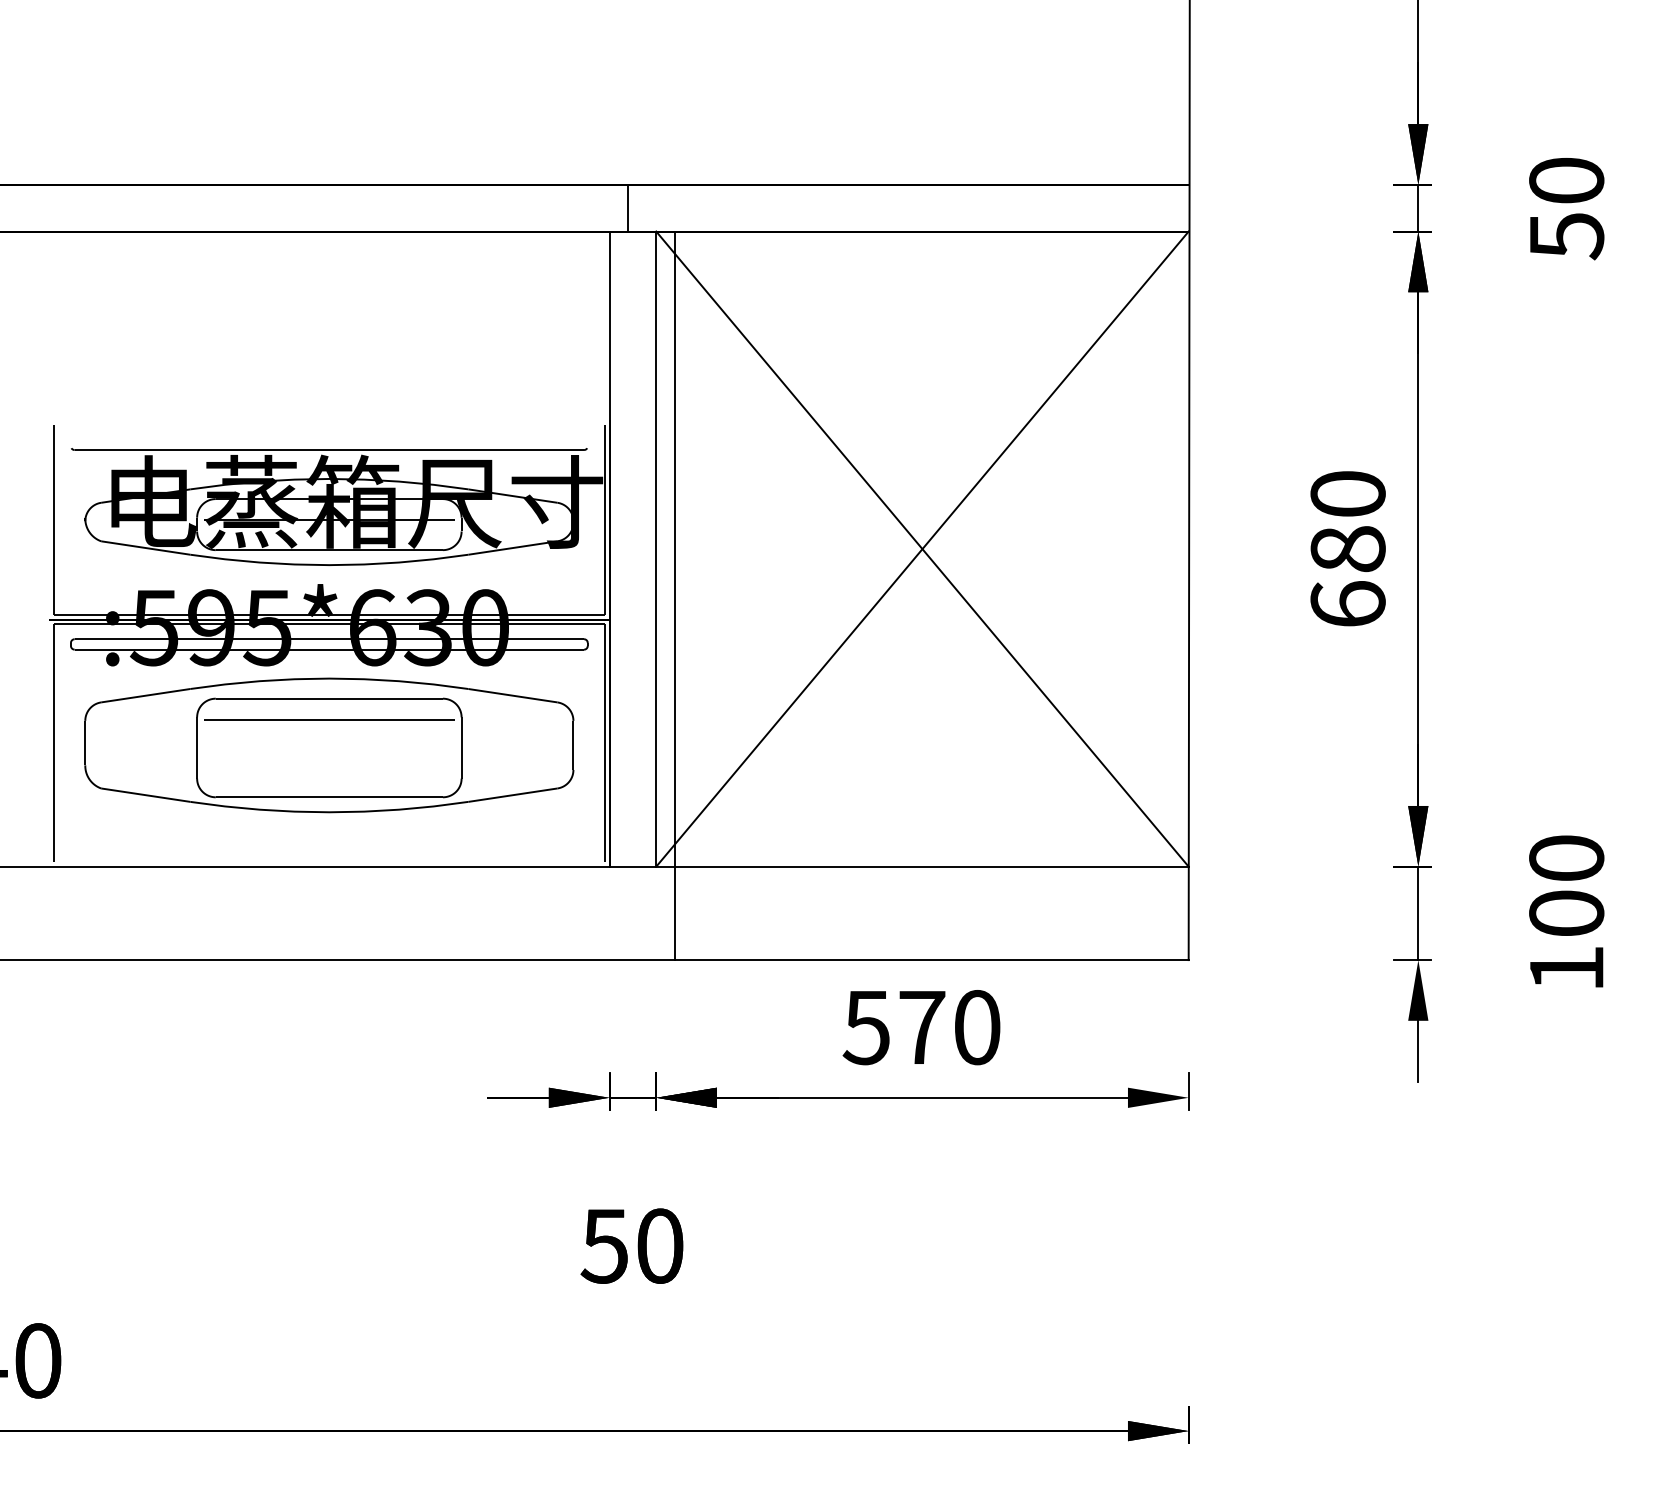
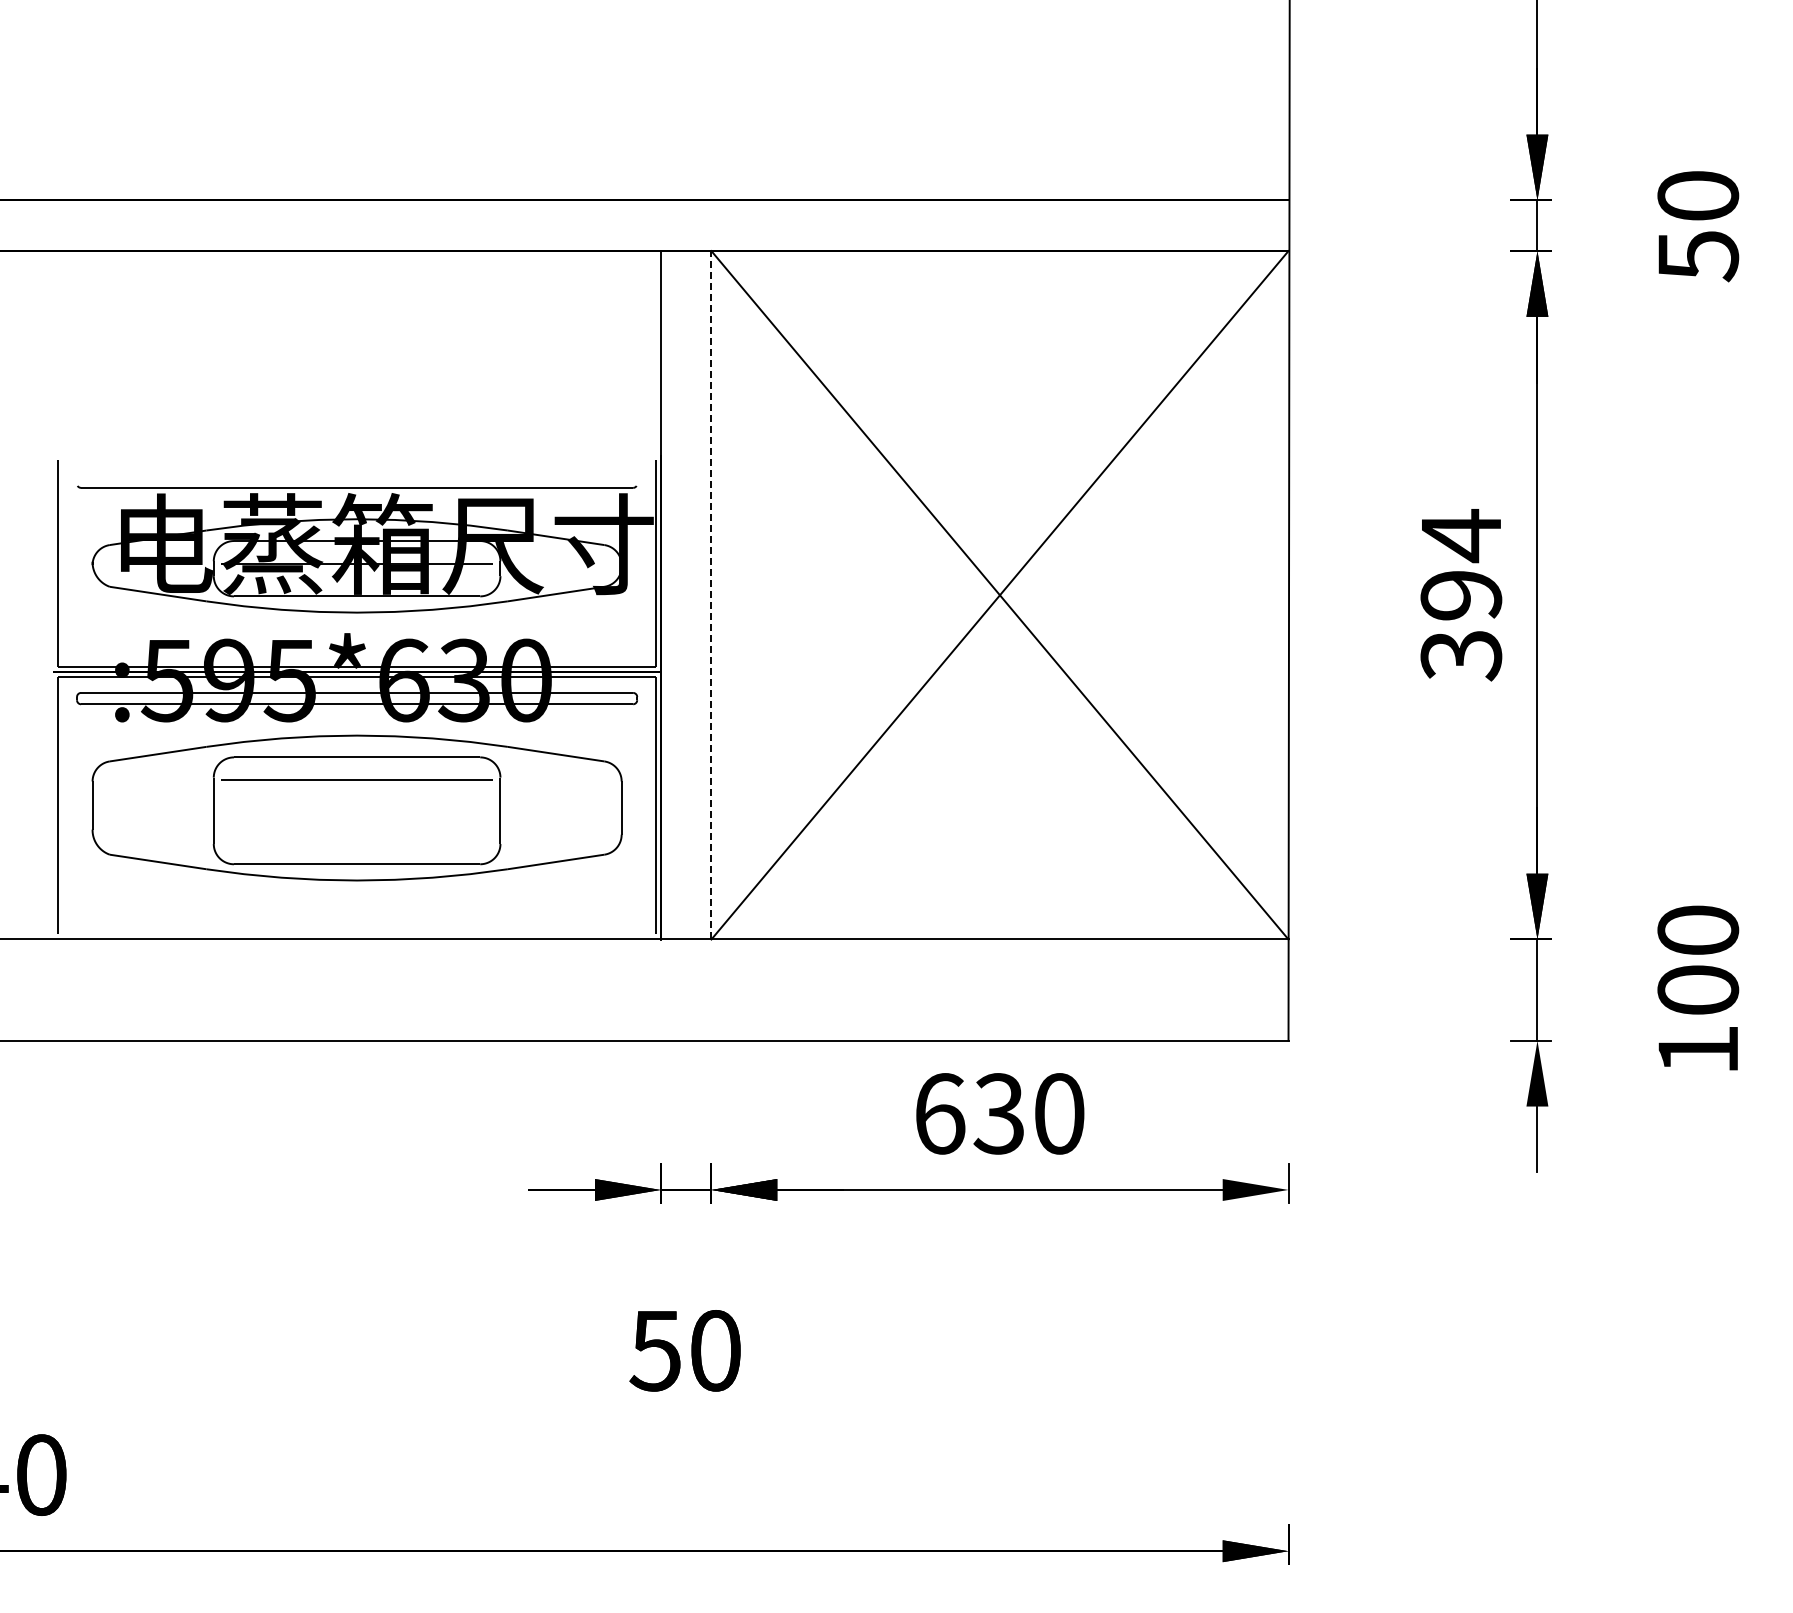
line: (628, 207) -> (681, 225), removed
line: (656, 548) -> (711, 594), solid -> dashed
text: (1348, 549) -> (1461, 595), 680 -> 394
line: (674, 595) -> (731, 645), removed
text: (893, 1027) -> (968, 1113), 570 -> 630

